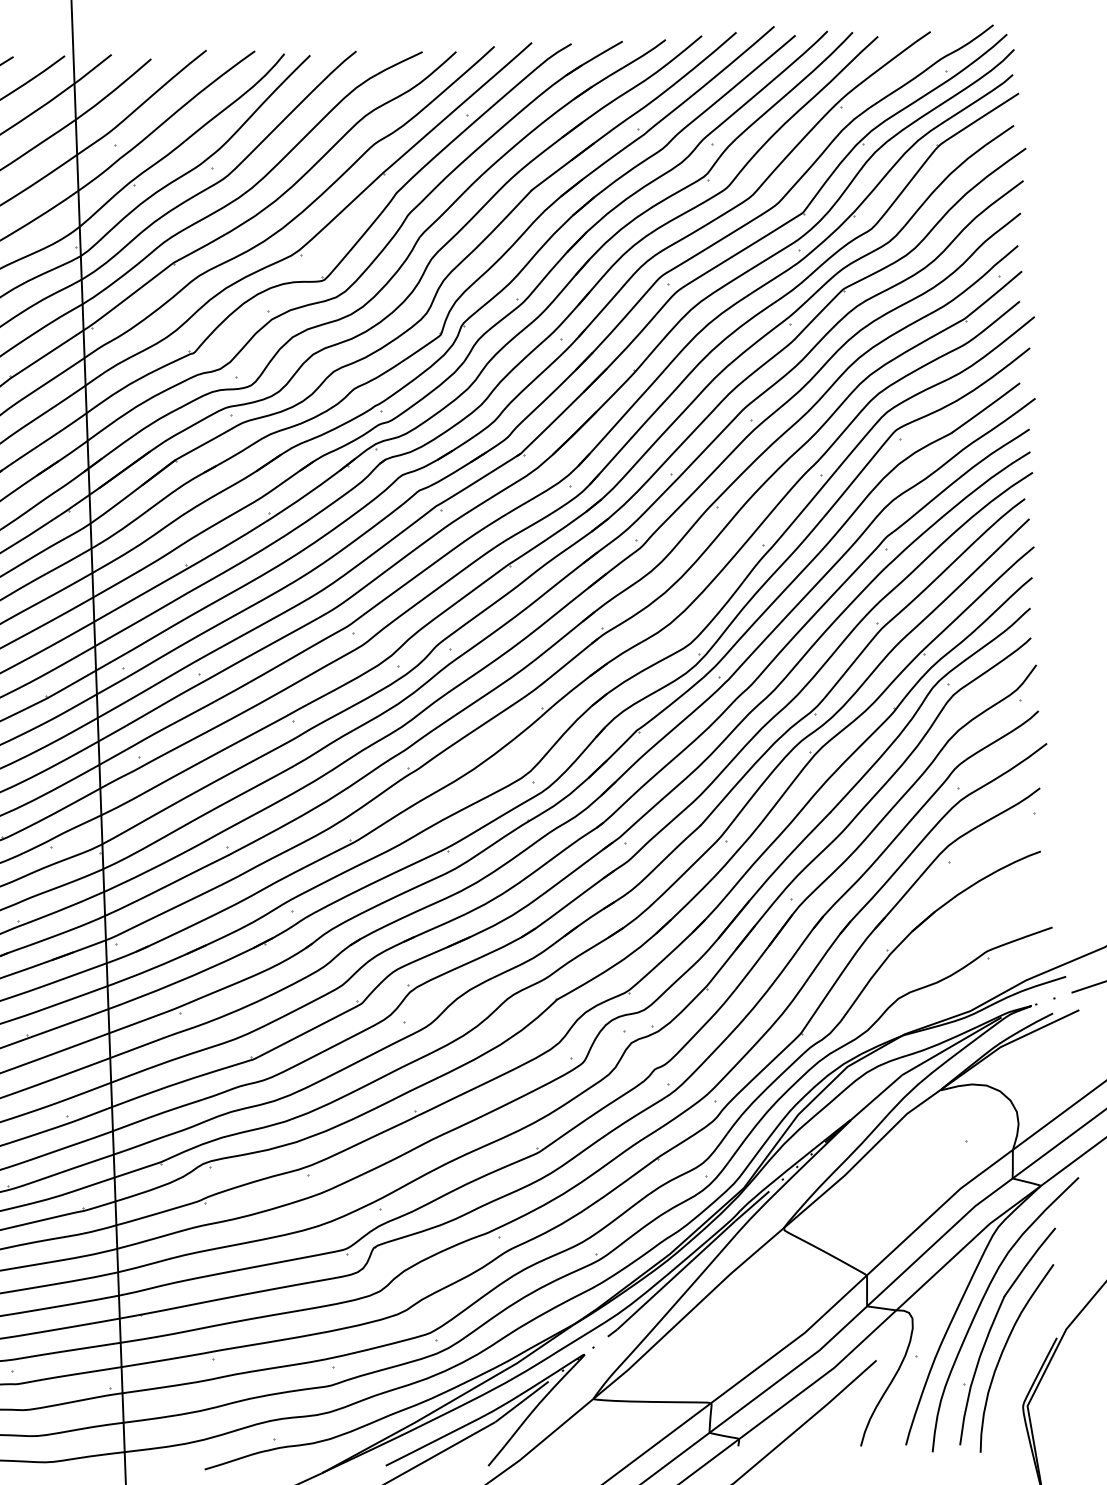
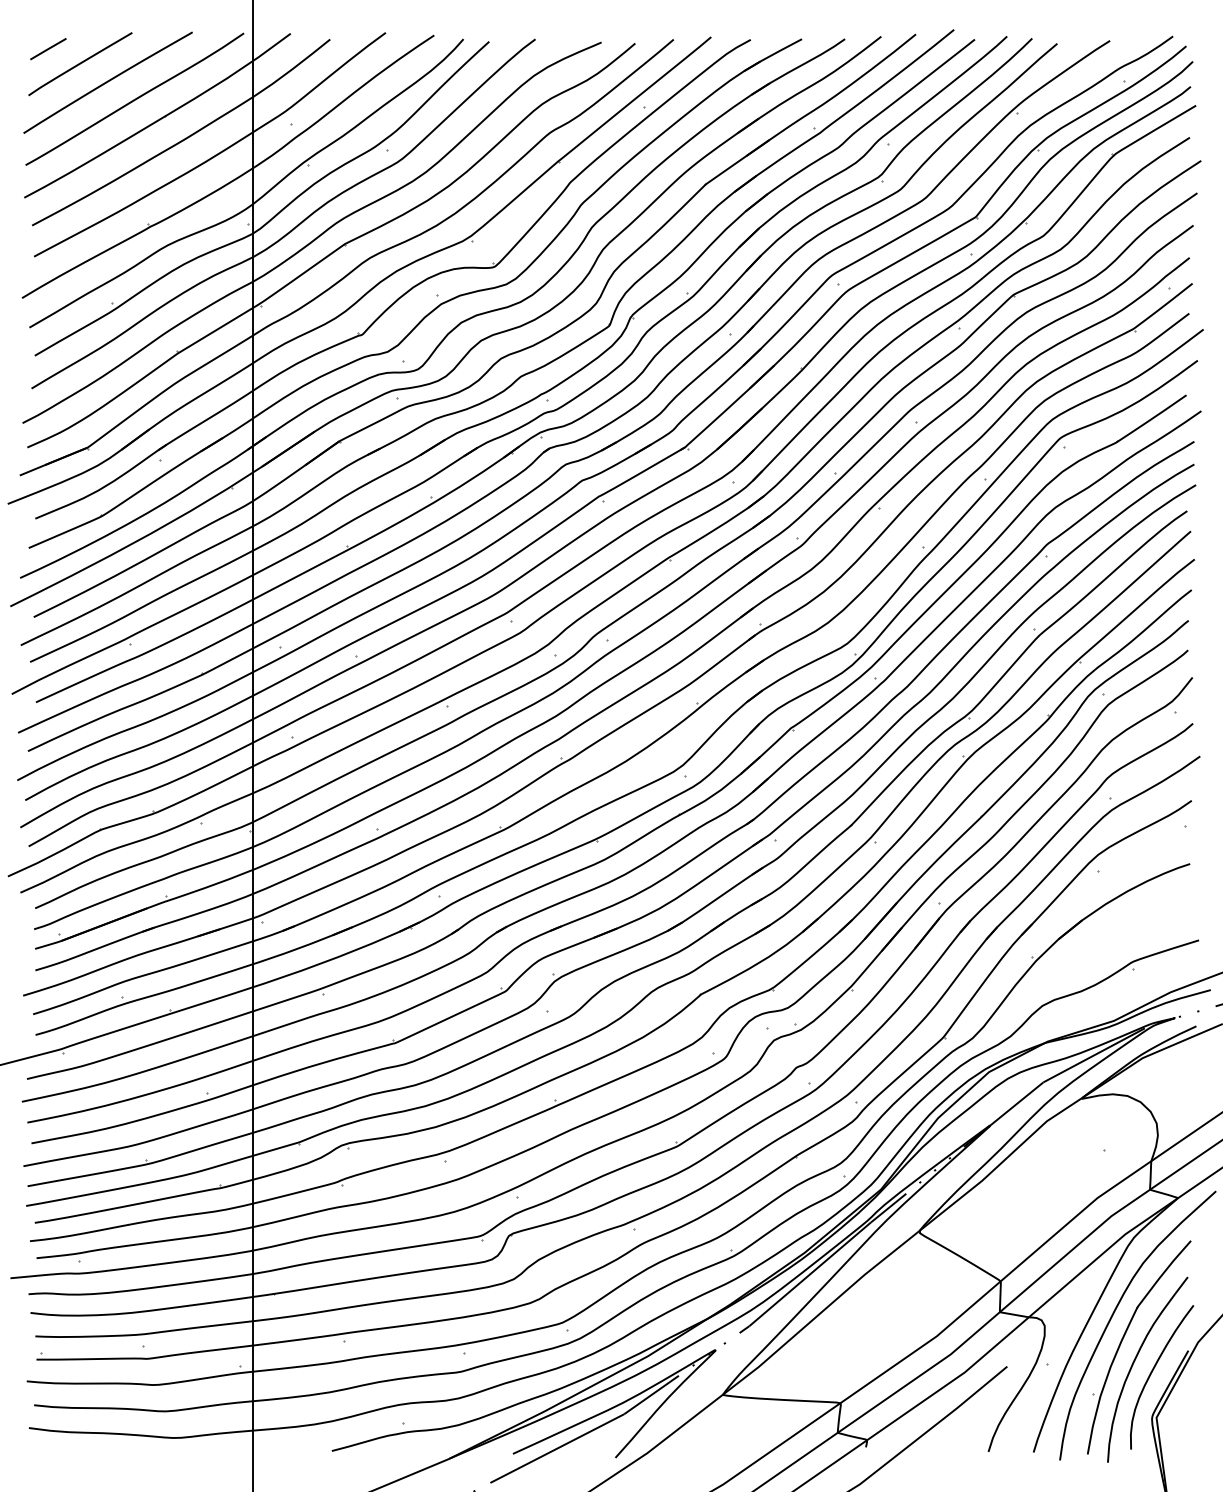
curve: (1021, 1361) -> (1152, 1372), added

